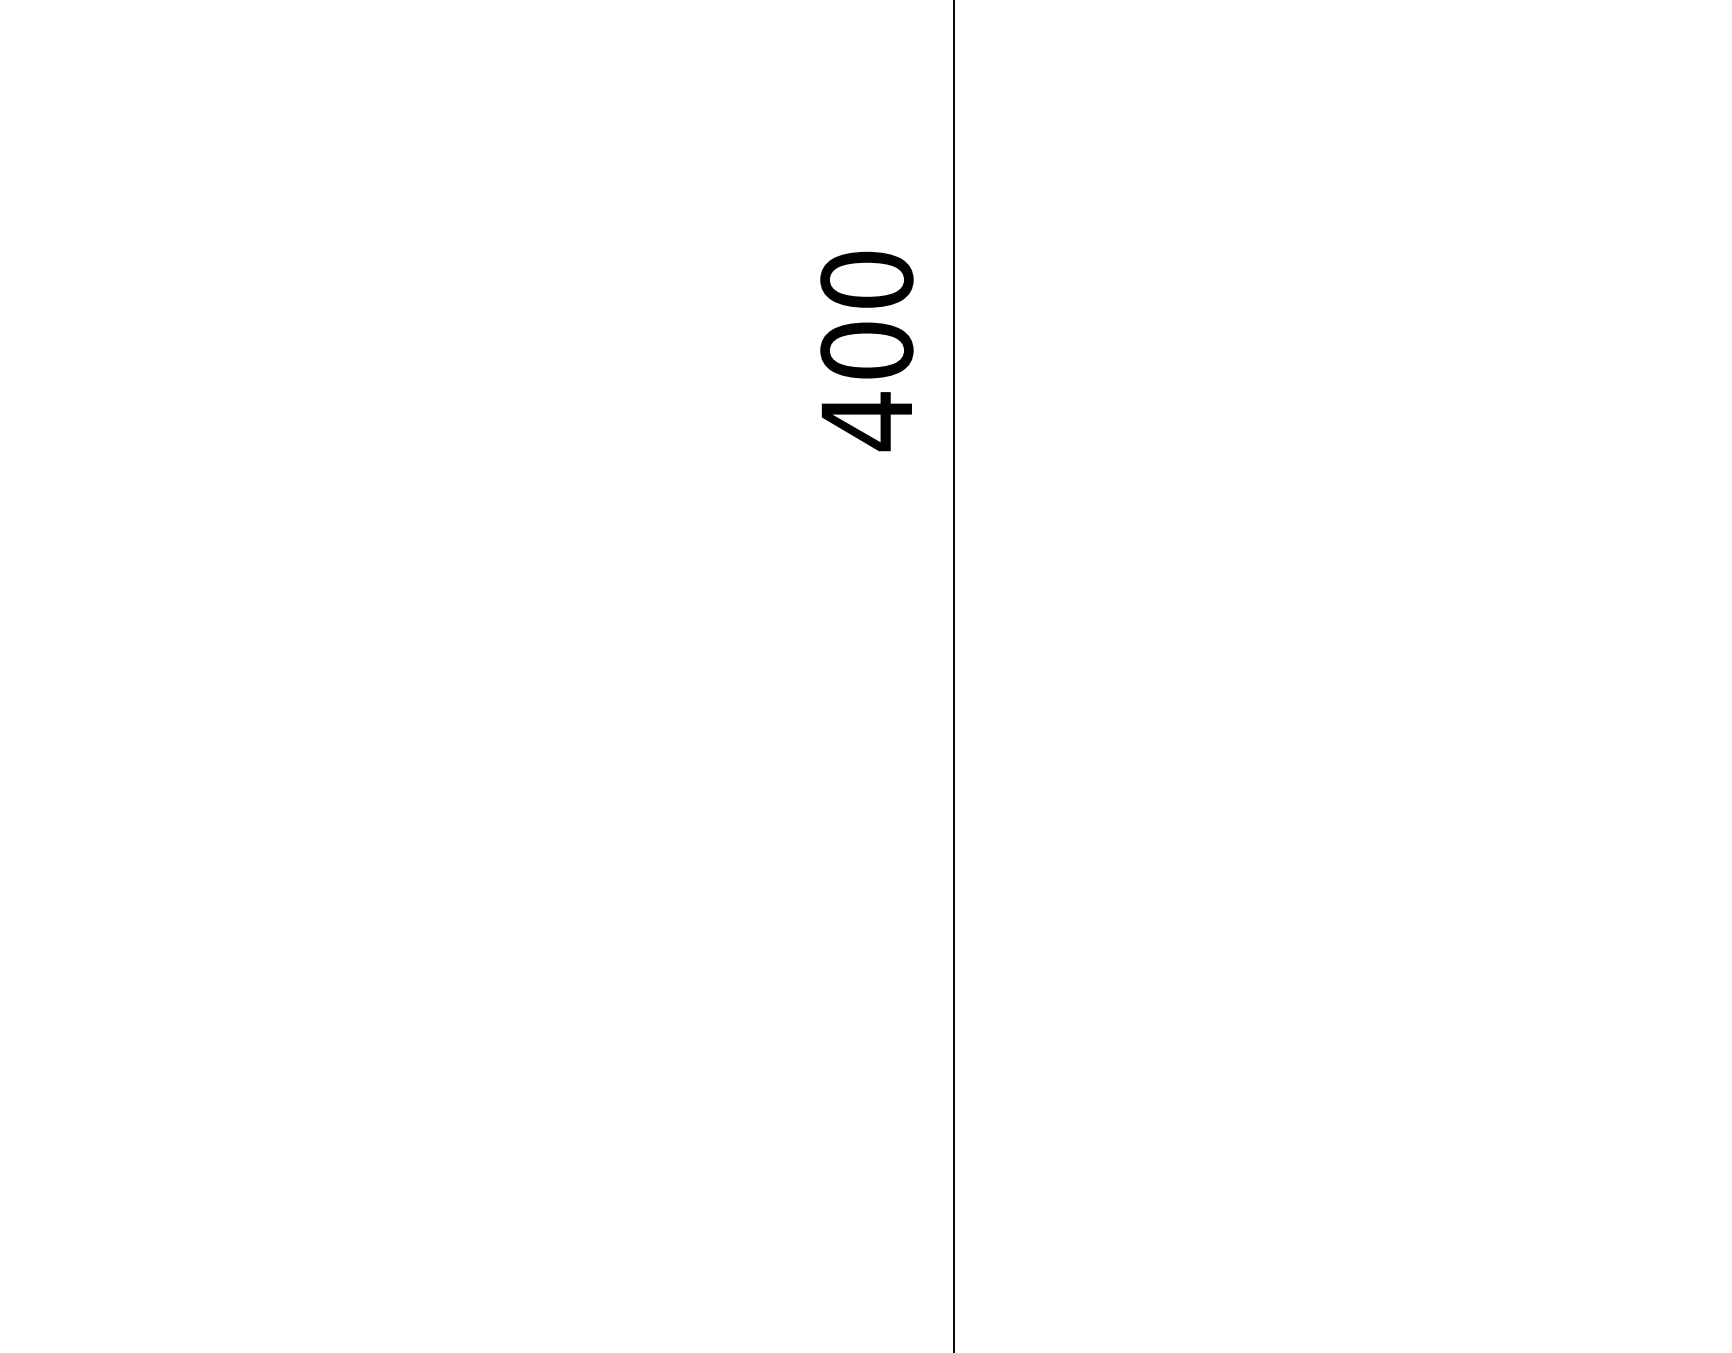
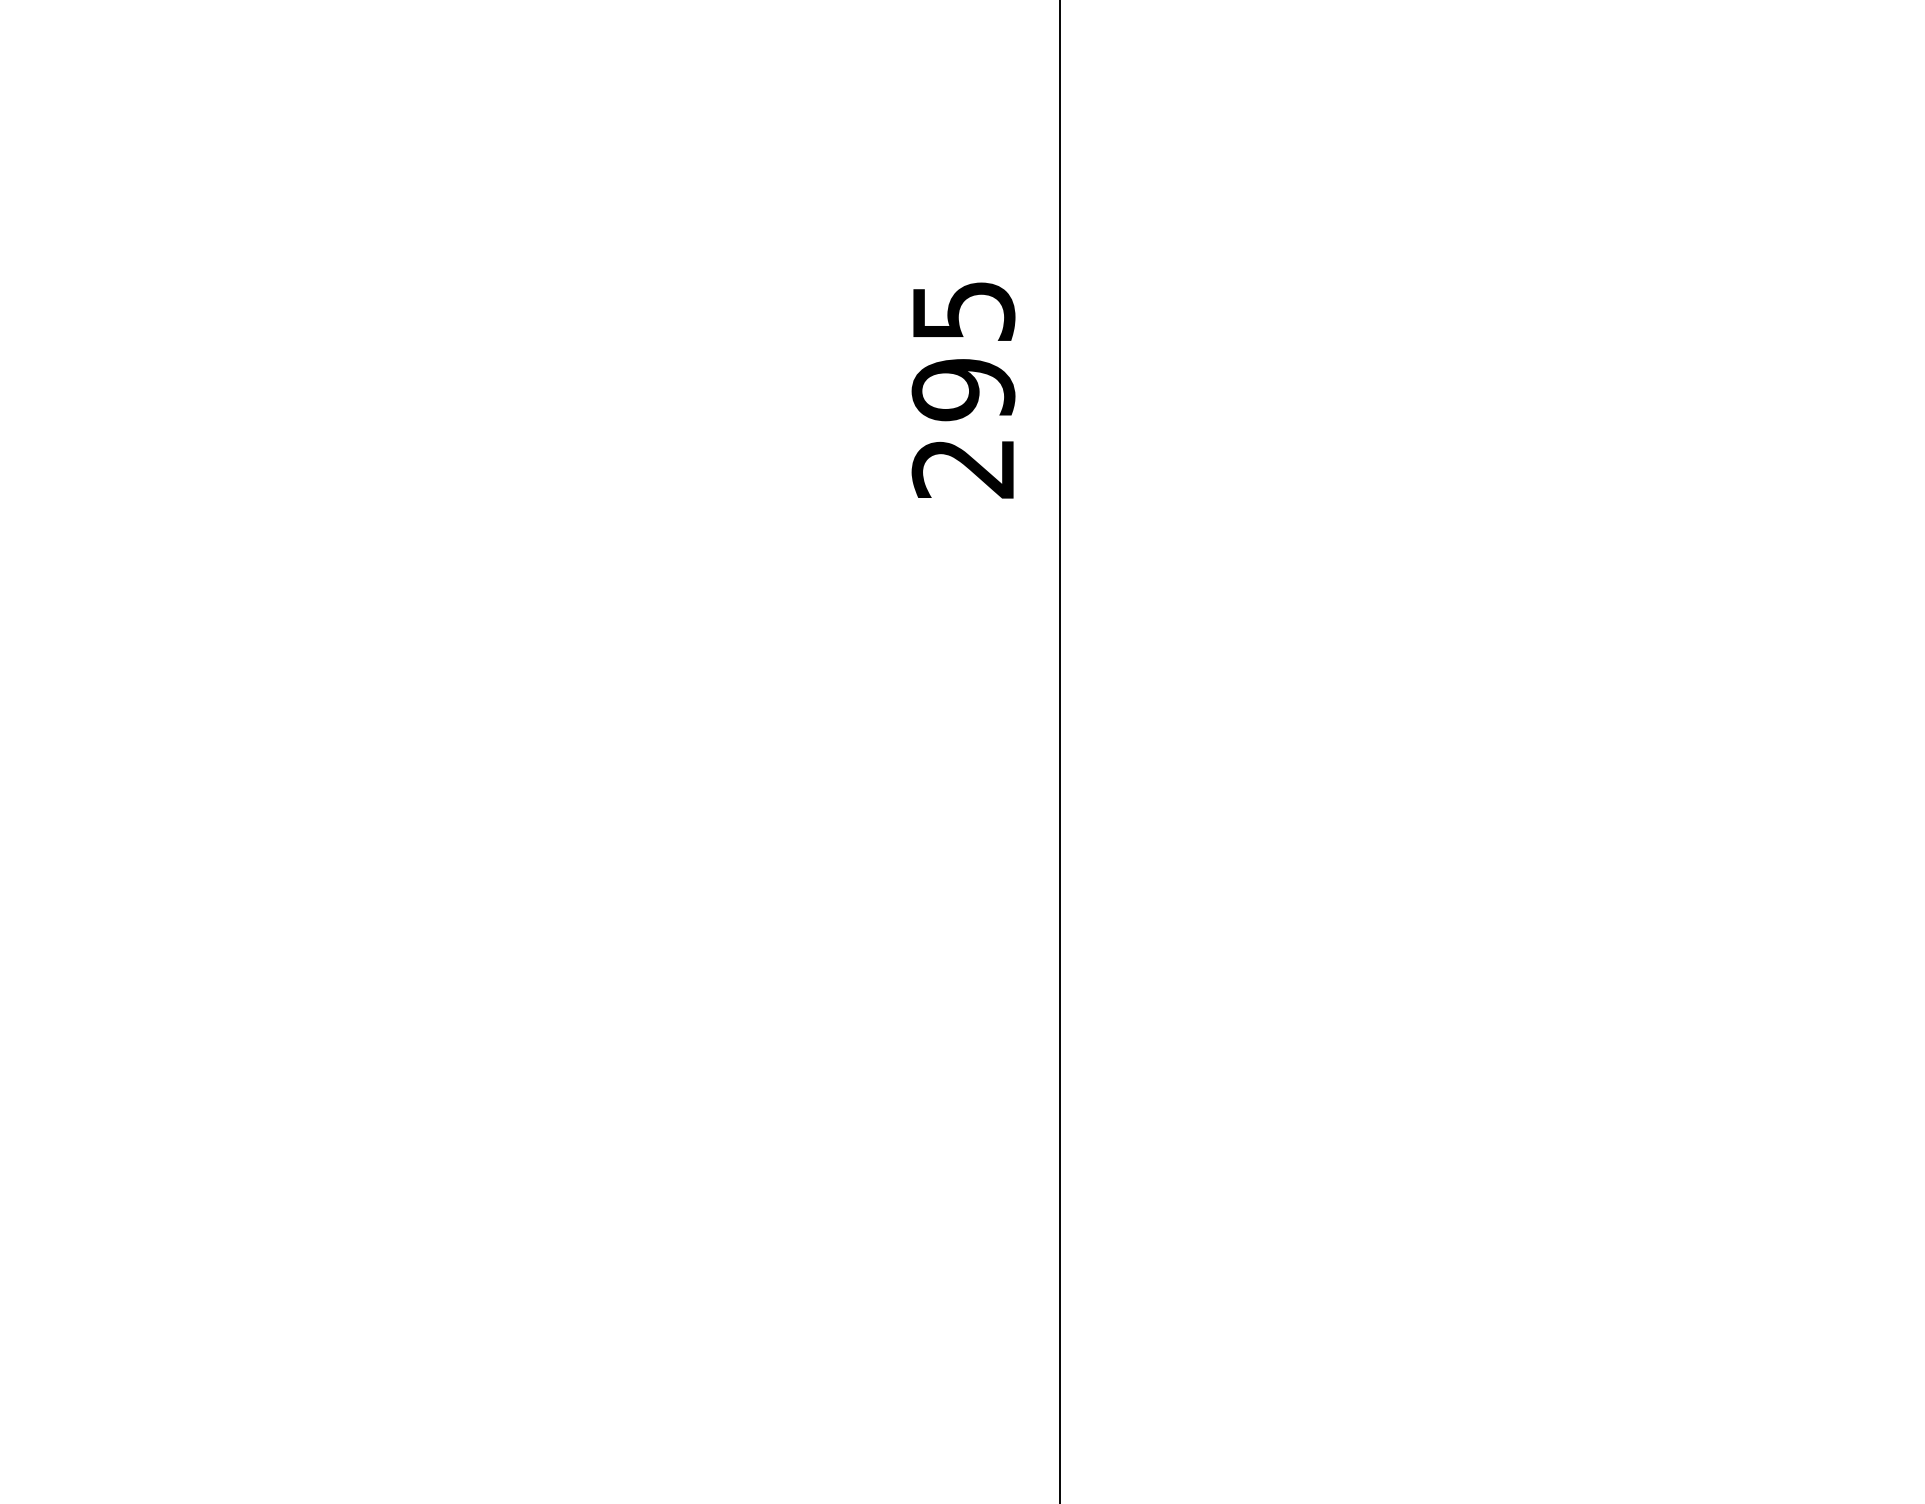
text: (866, 351) -> (963, 390), 400 -> 295

